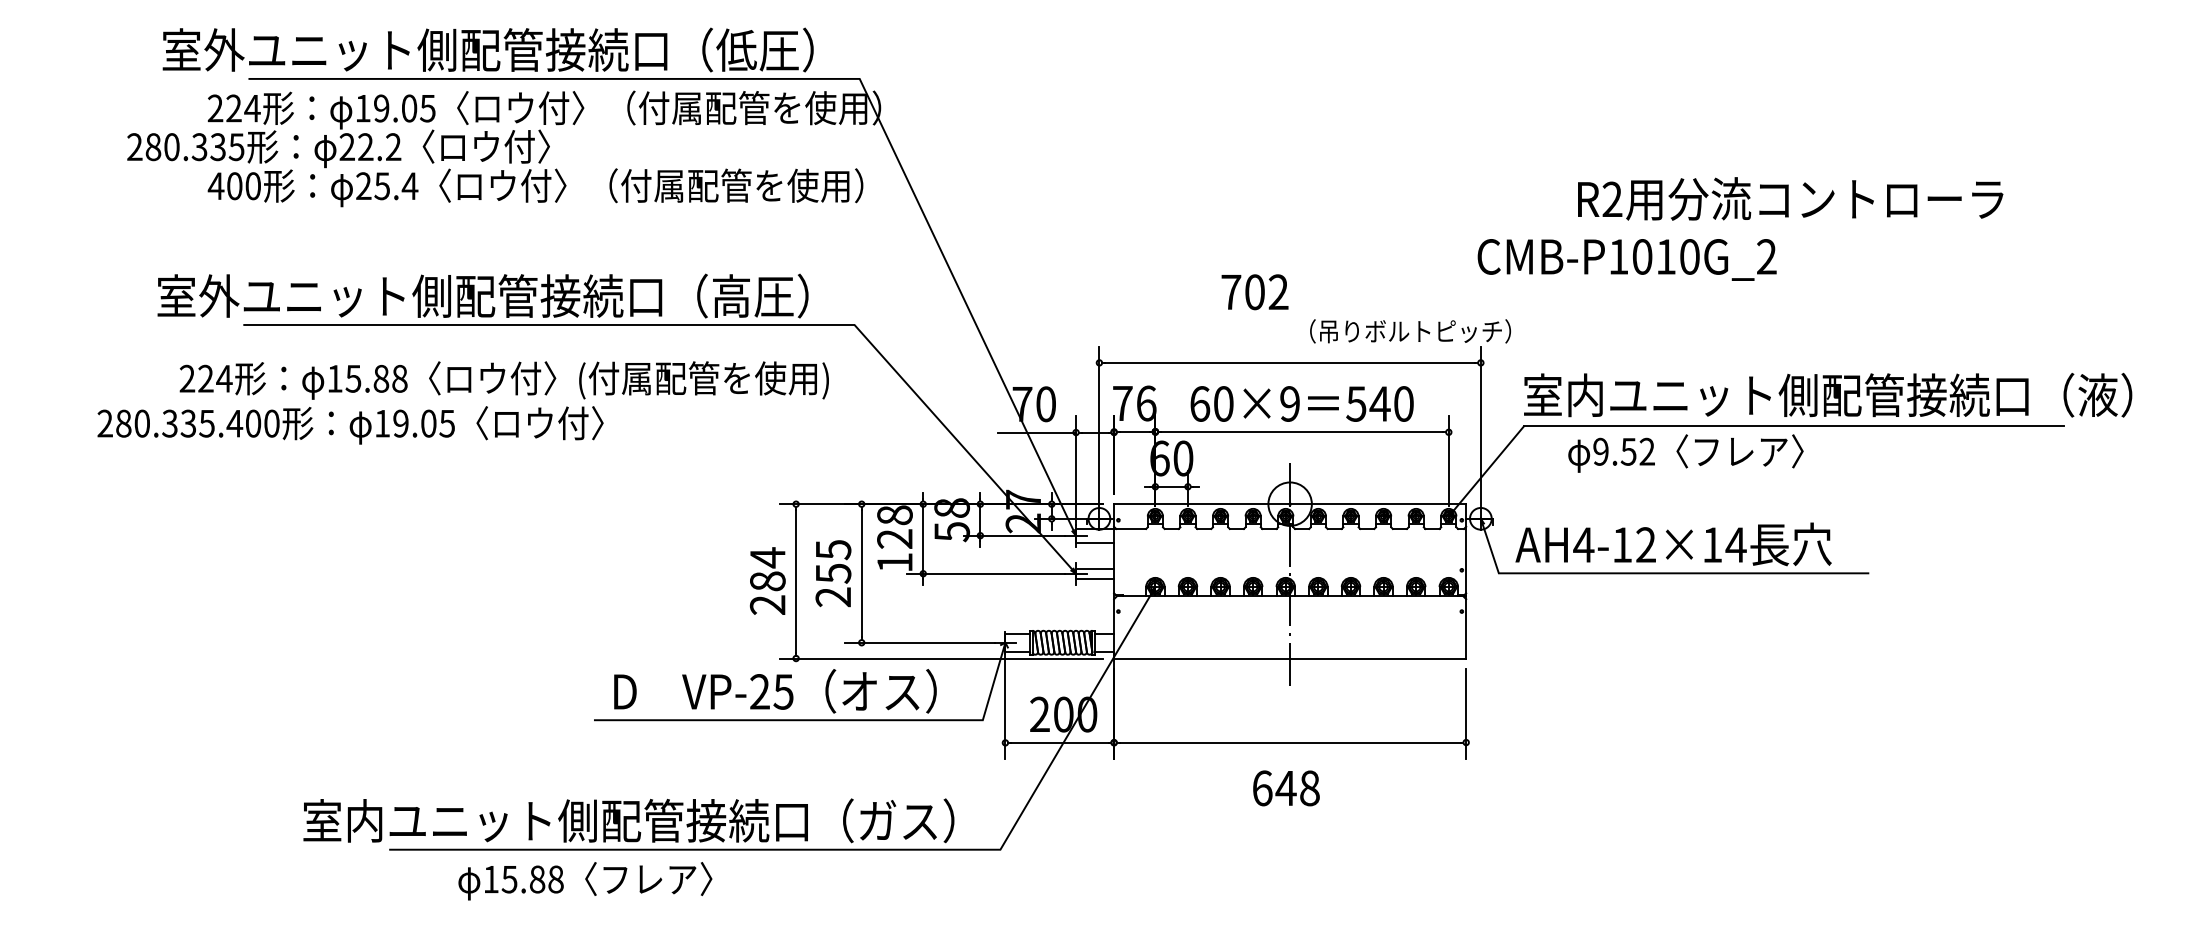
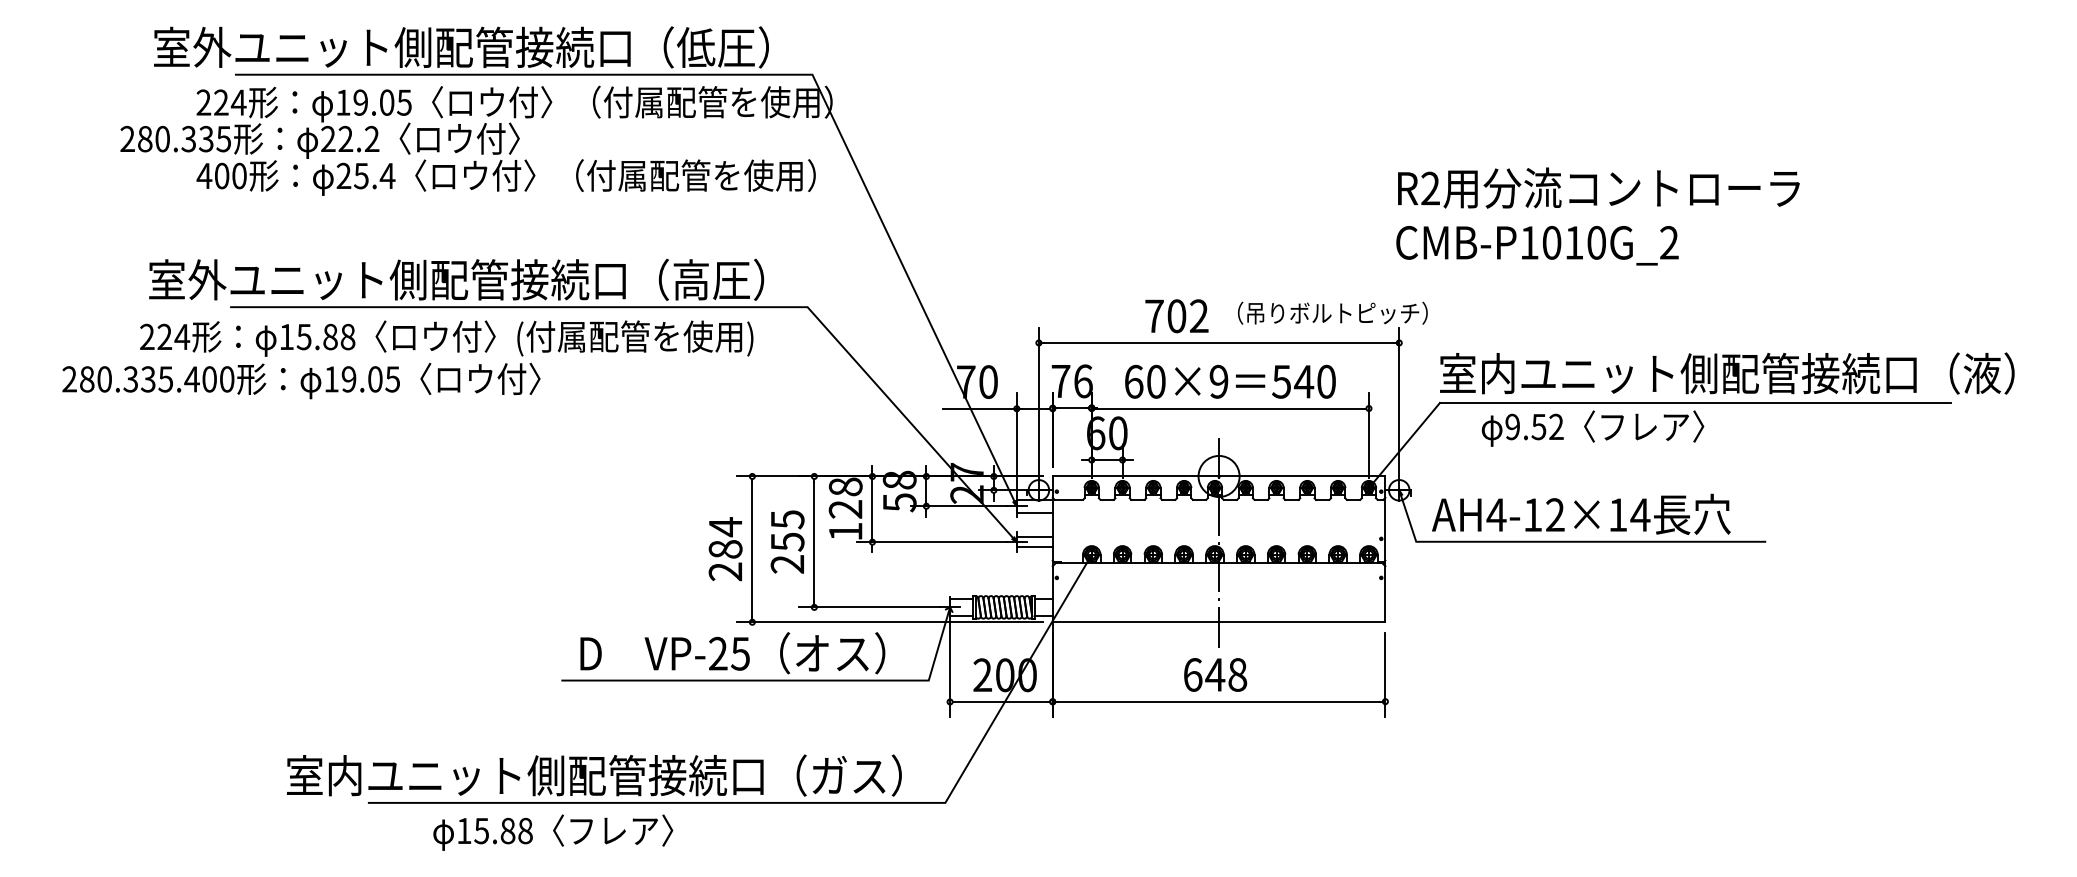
text: (1790, 198) -> (1598, 187), moved
text: (1254, 292) -> (1176, 316), moved
text: (462, 402) -> (407, 359), moved
text: (1286, 787) -> (1215, 674), moved

